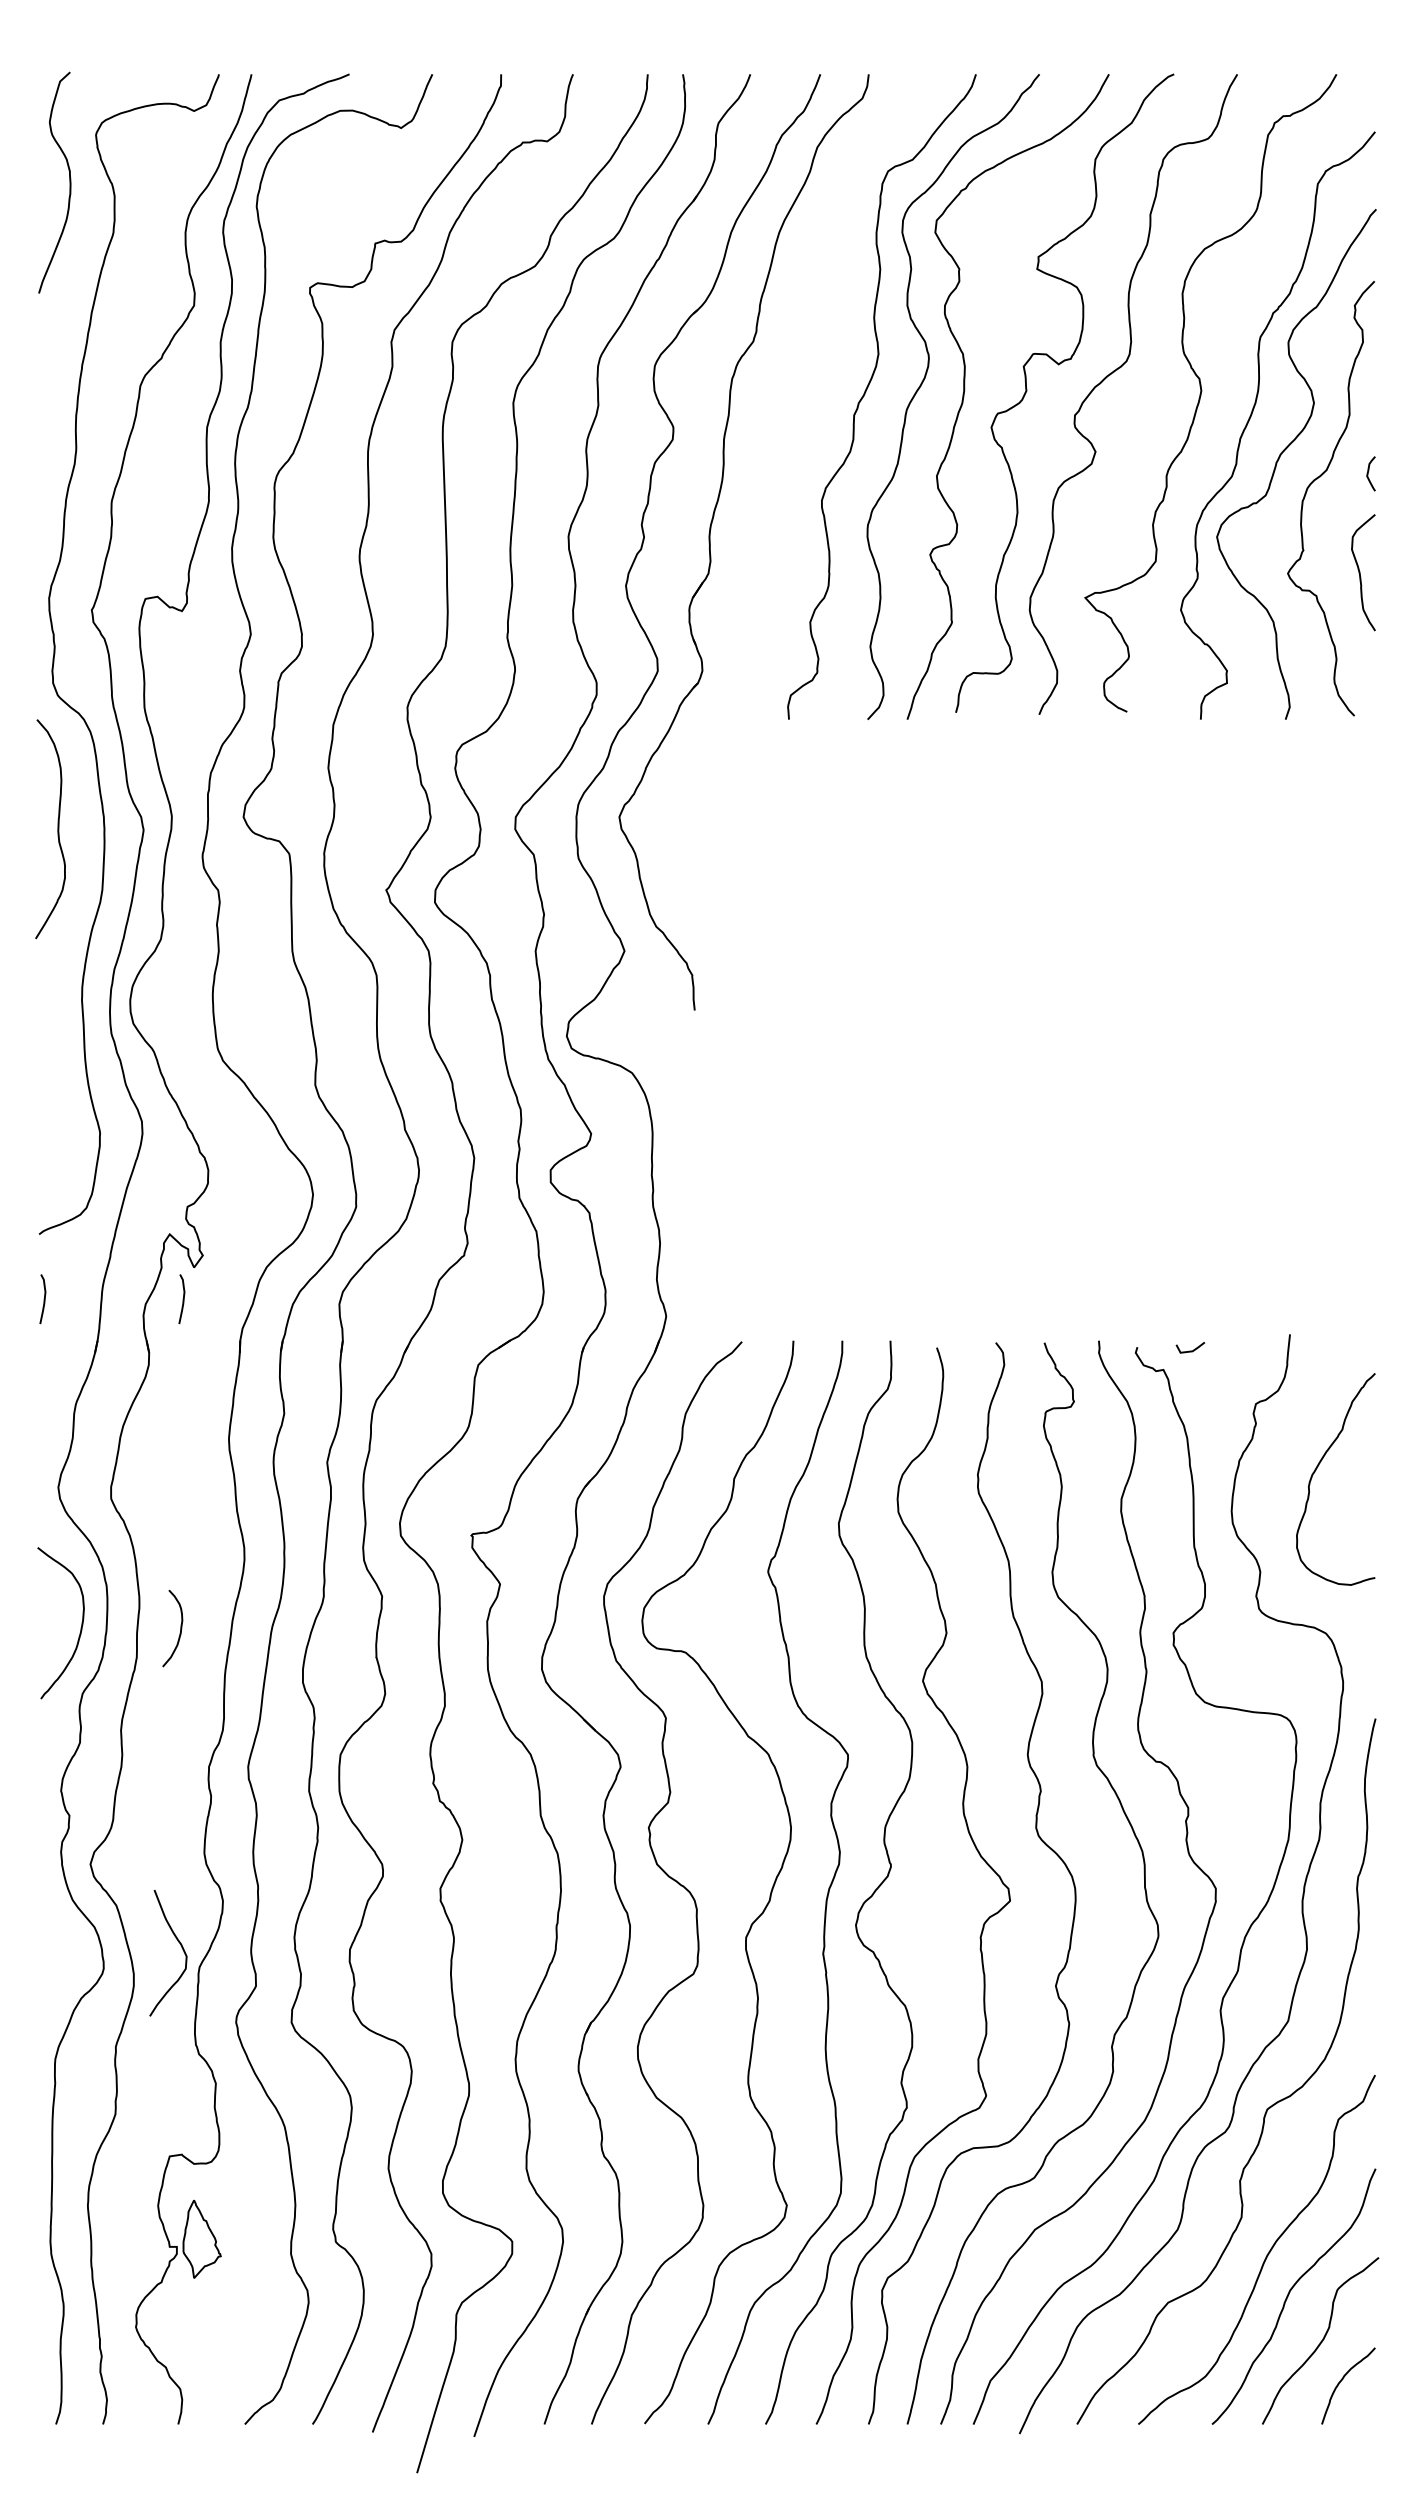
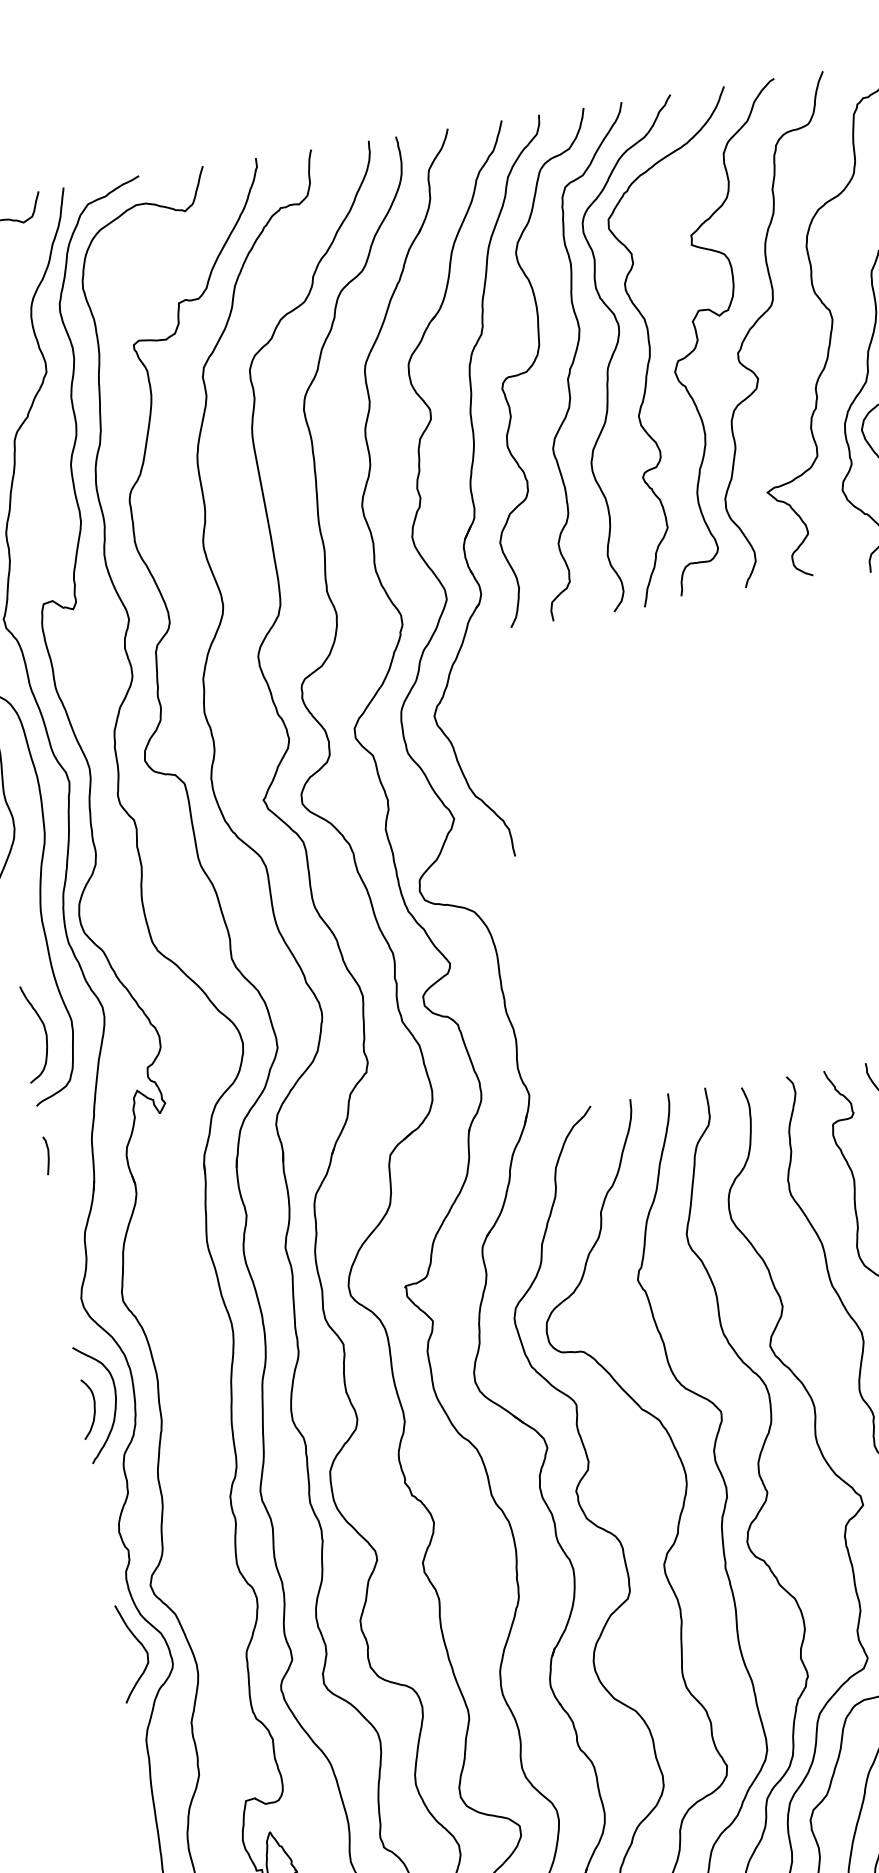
curve: (816, 386) -> (535, 361), added
curve: (63, 1138) -> (44, 1029), added
curve: (182, 1299) -> (154, 1139), removed
curve: (180, 1628) -> (94, 1408), moved
curve: (181, 1947) -> (142, 1646), moved

